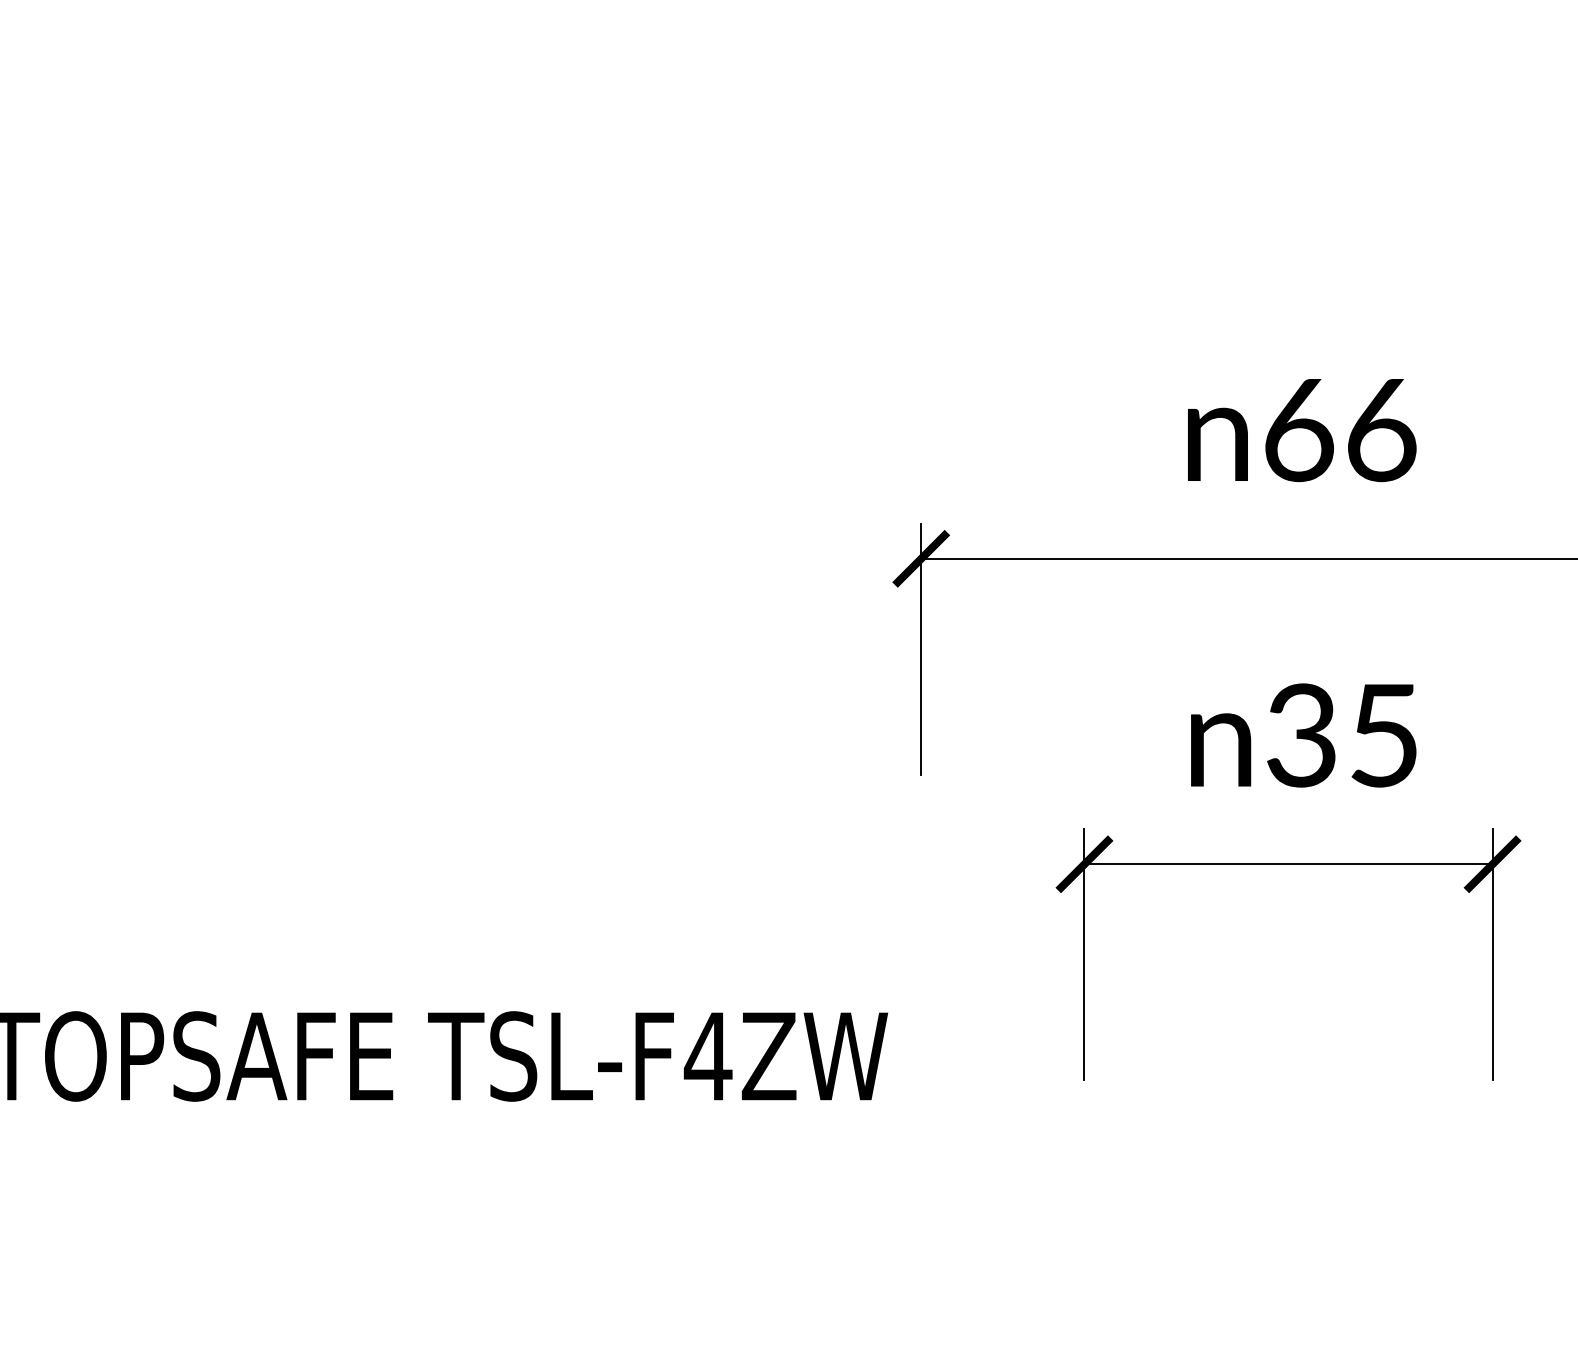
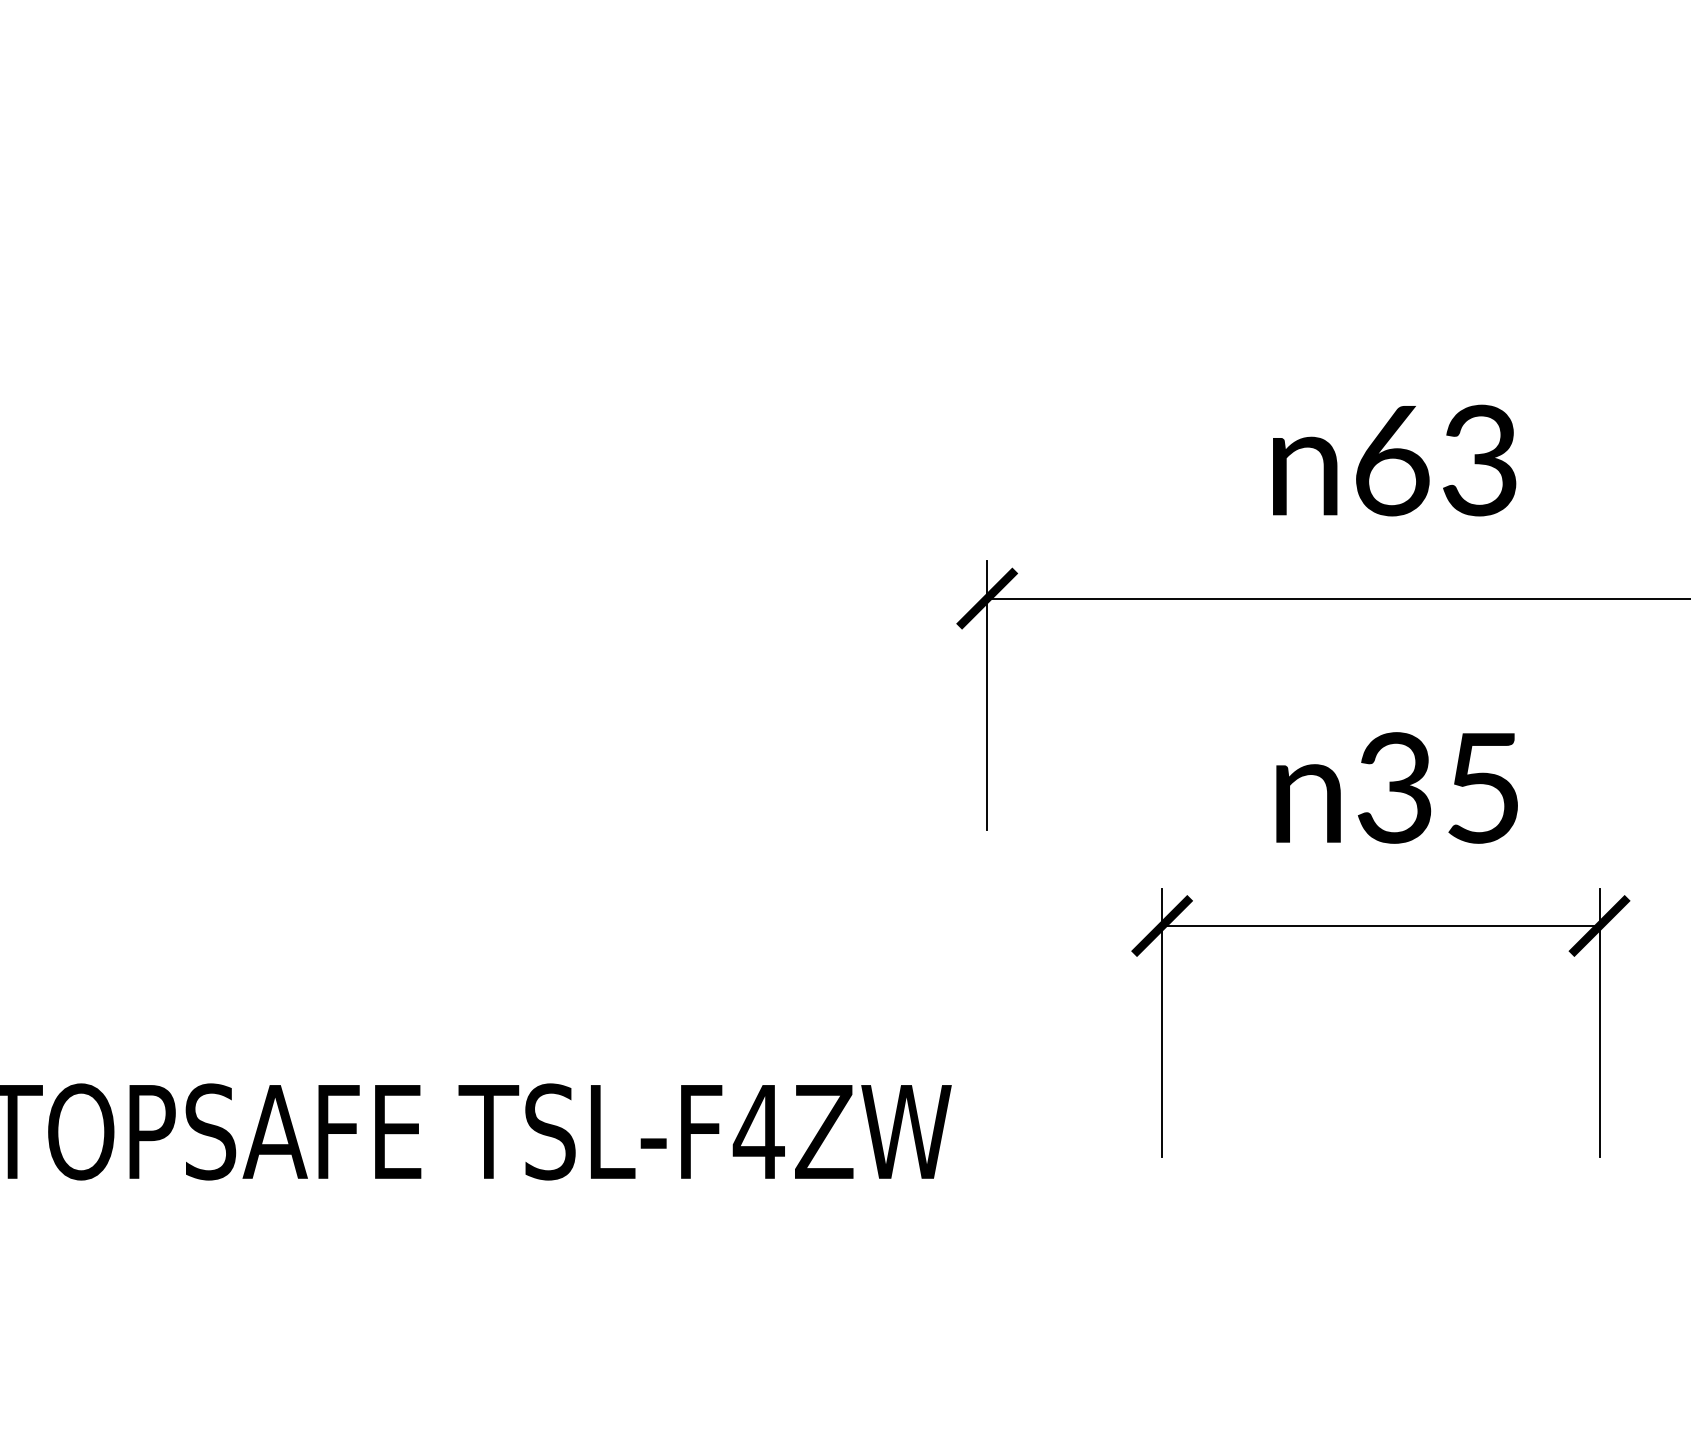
text: (1381, 429) -> (1480, 460), 66 -> 63

